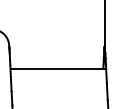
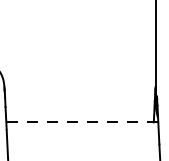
line: (58, 68) -> (82, 121), solid -> dashed

